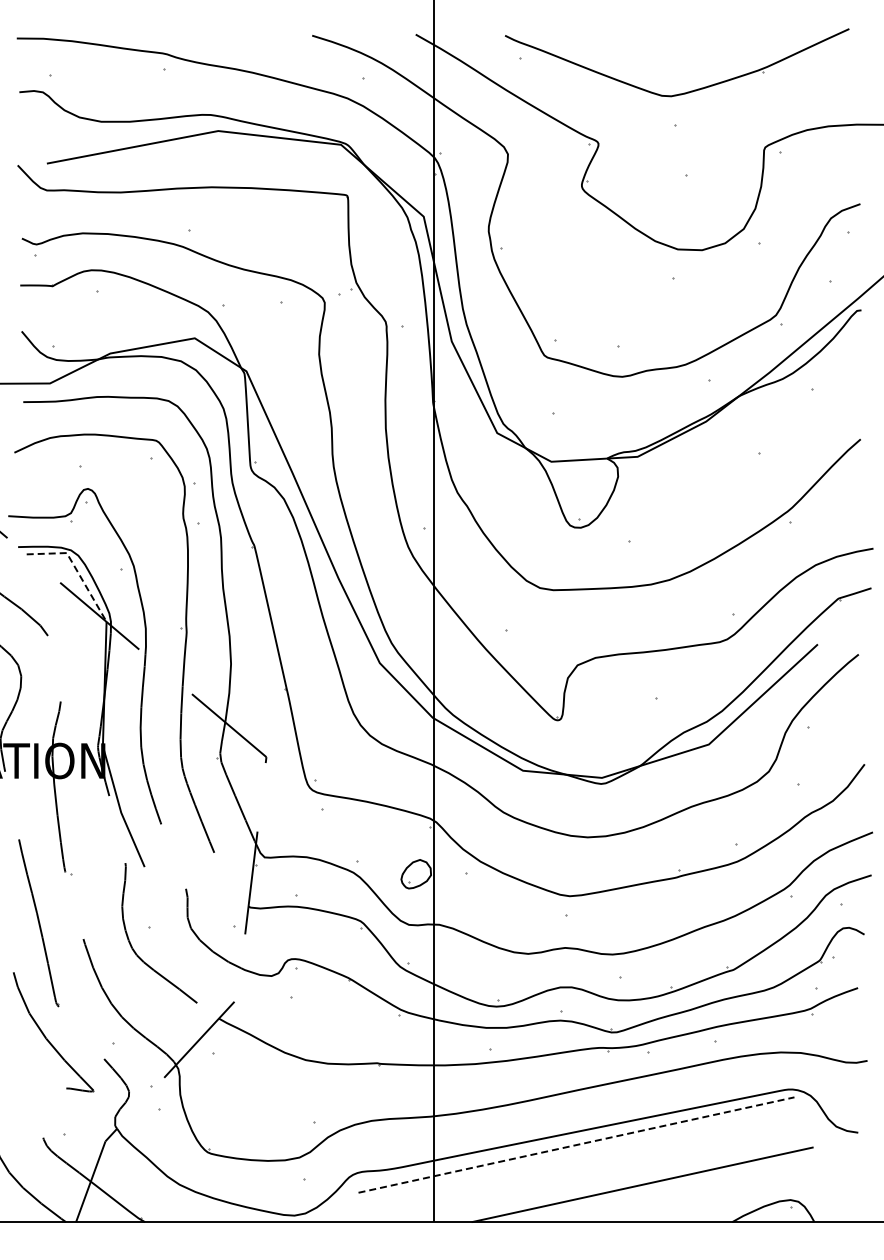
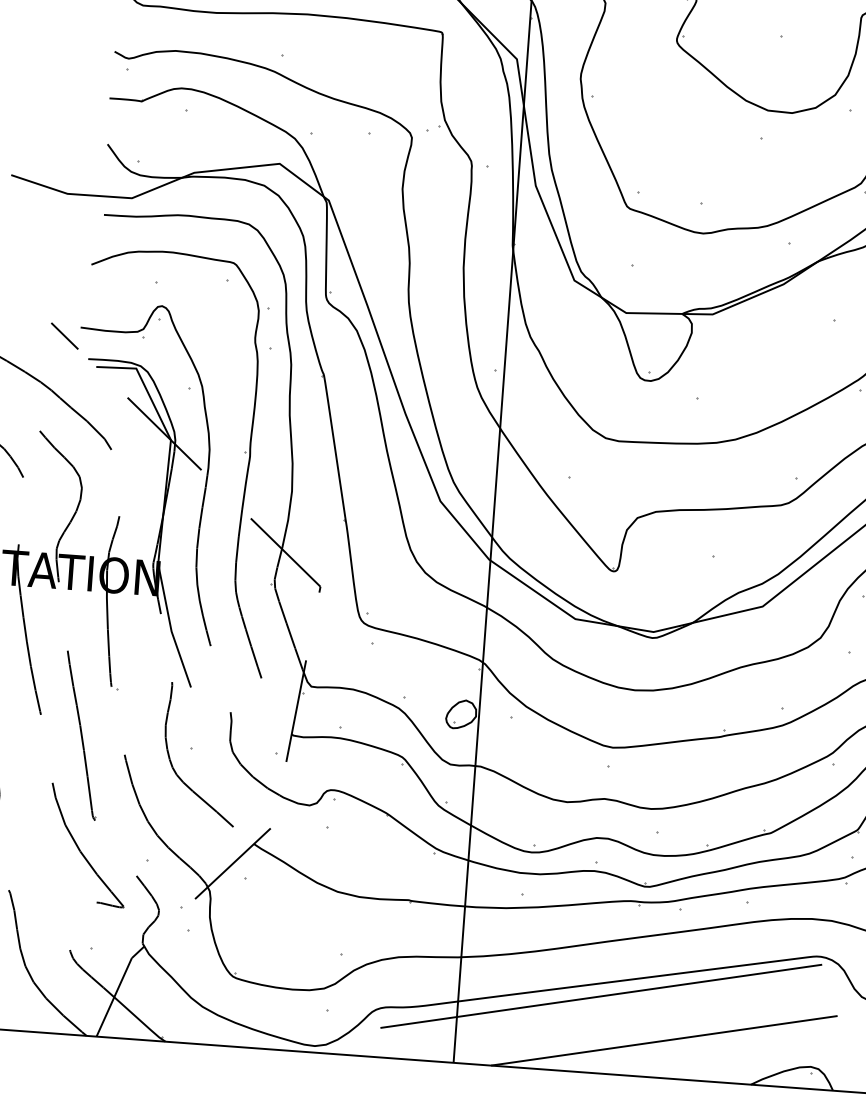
line: (76, 570) -> (144, 386), dashed -> solid
line: (576, 1144) -> (601, 995), dashed -> solid

